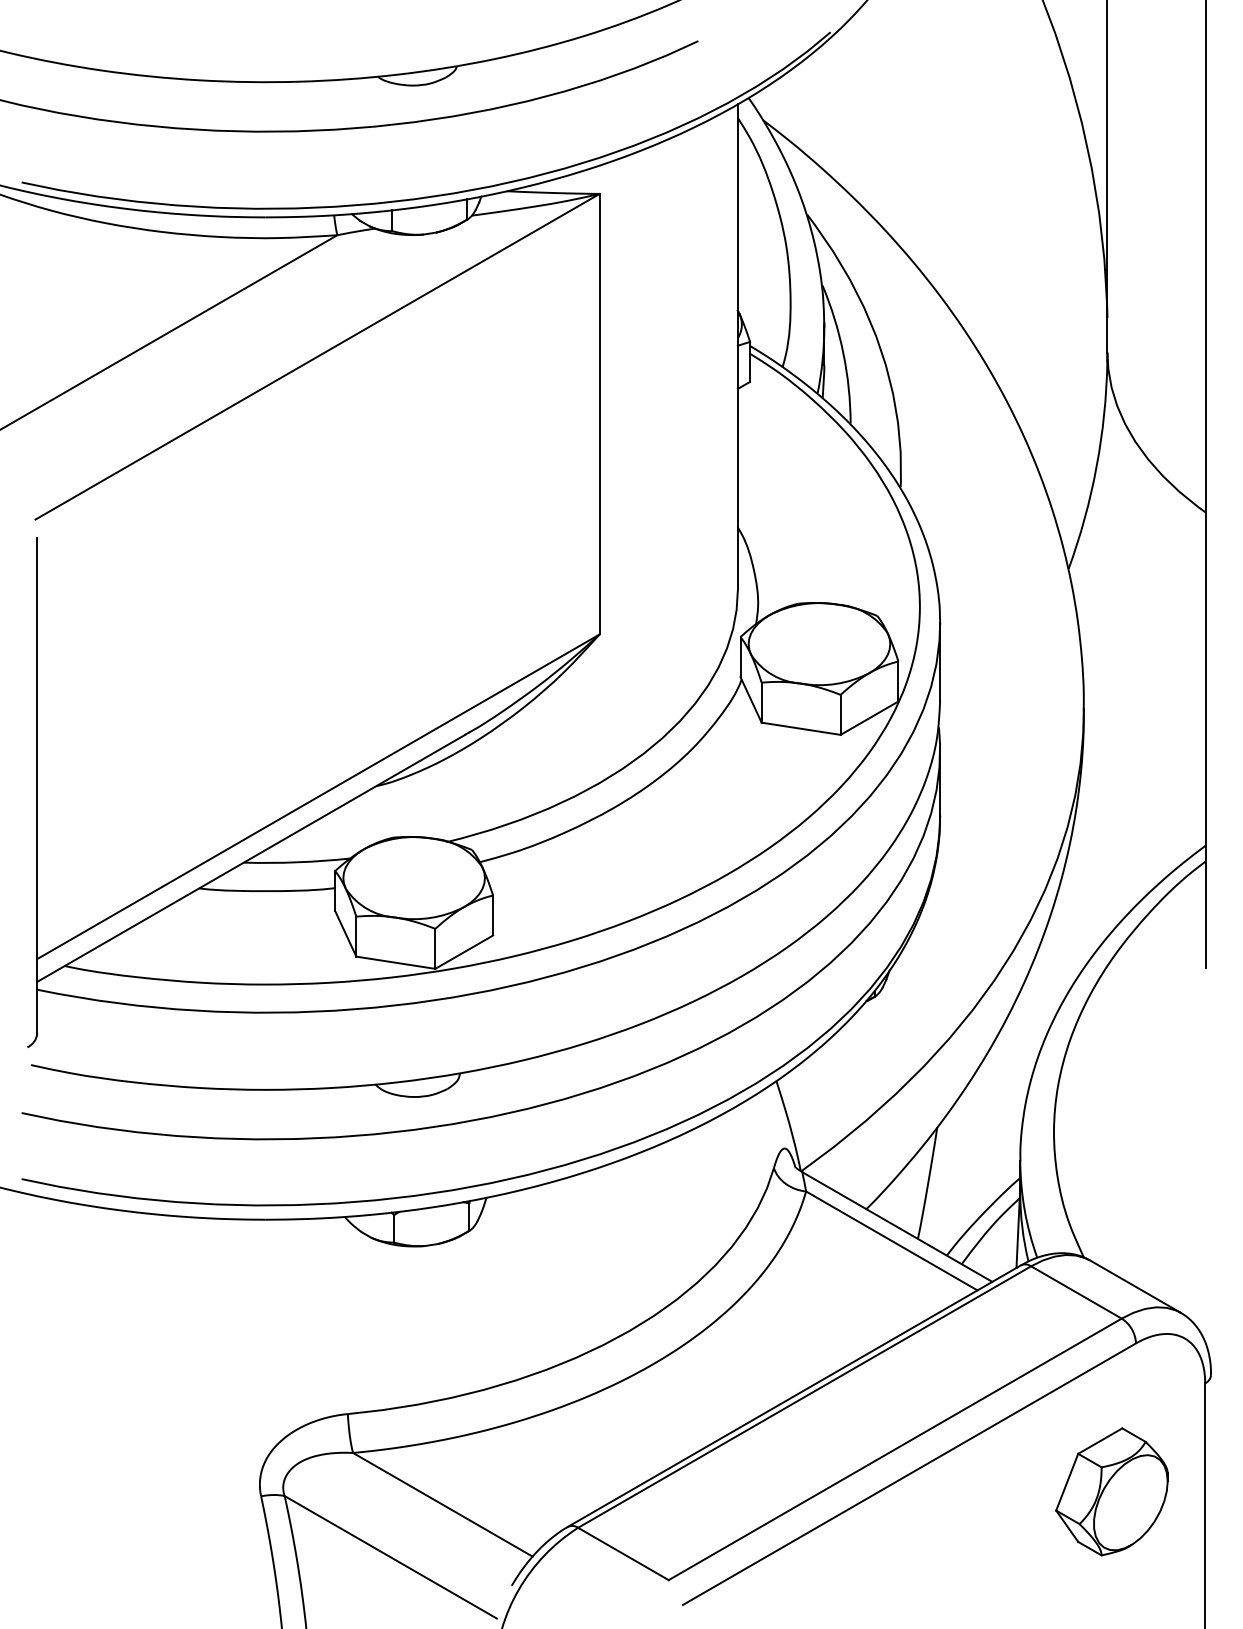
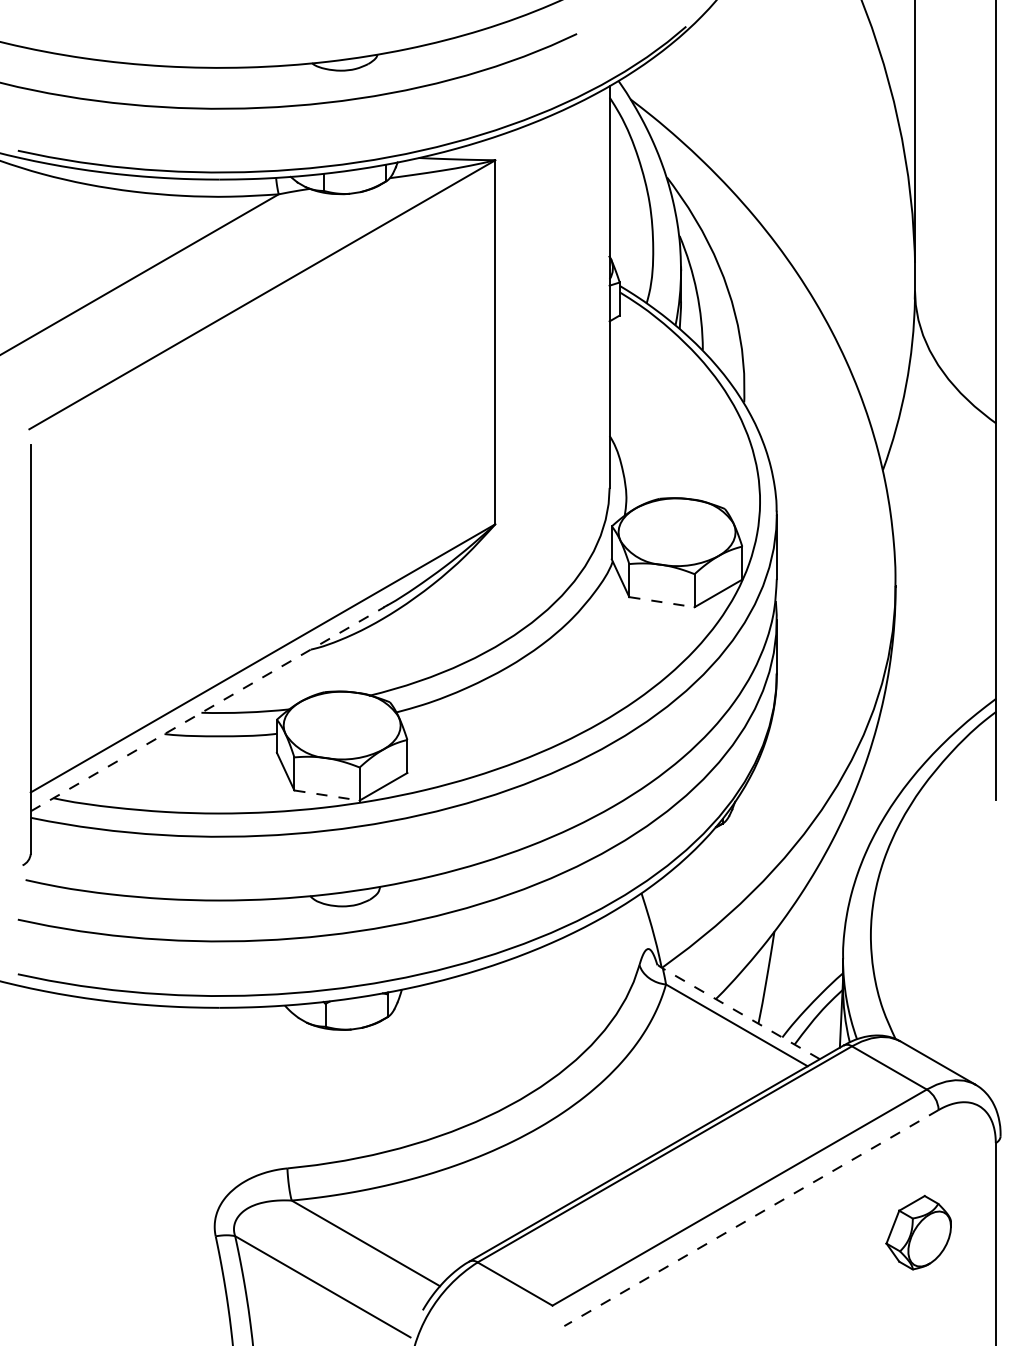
line: (801, 728) -> (662, 601), solid -> dashed
line: (251, 858) -> (207, 709), solid -> dashed
line: (395, 962) -> (326, 795), solid -> dashed
line: (897, 1226) -> (741, 1013), solid -> dashed
line: (909, 1474) -> (751, 1218), solid -> dashed
part: (1111, 1491) -> (918, 1232), size x0.7

